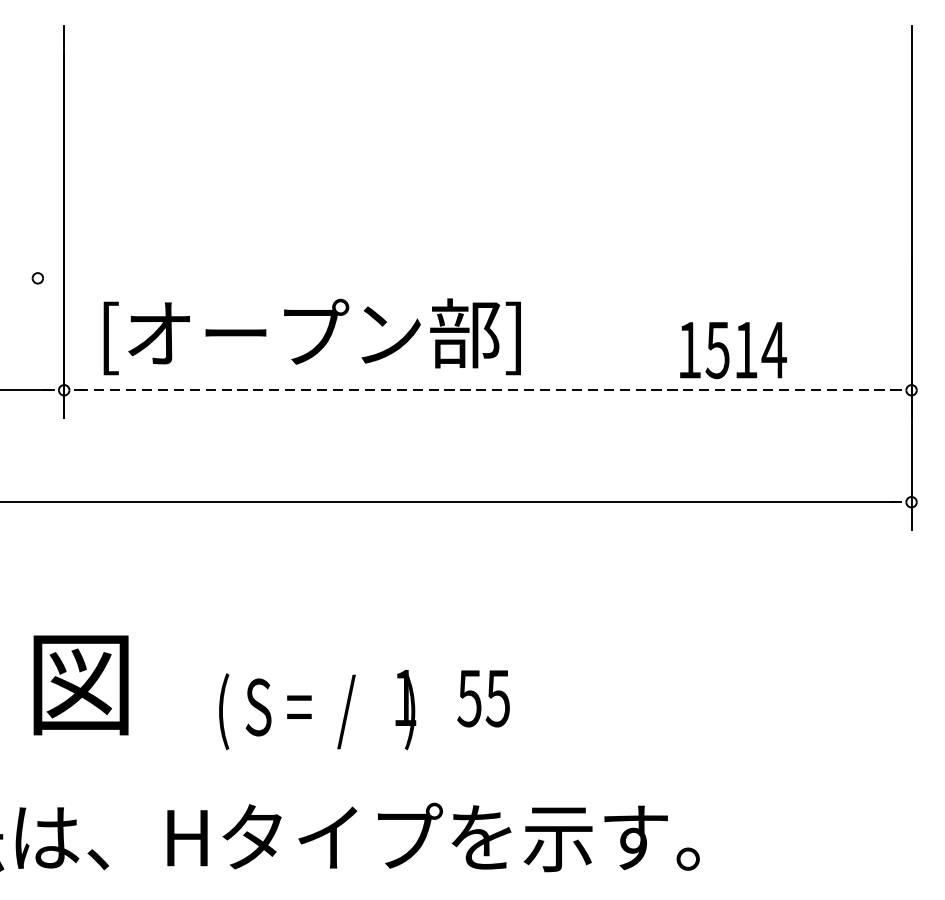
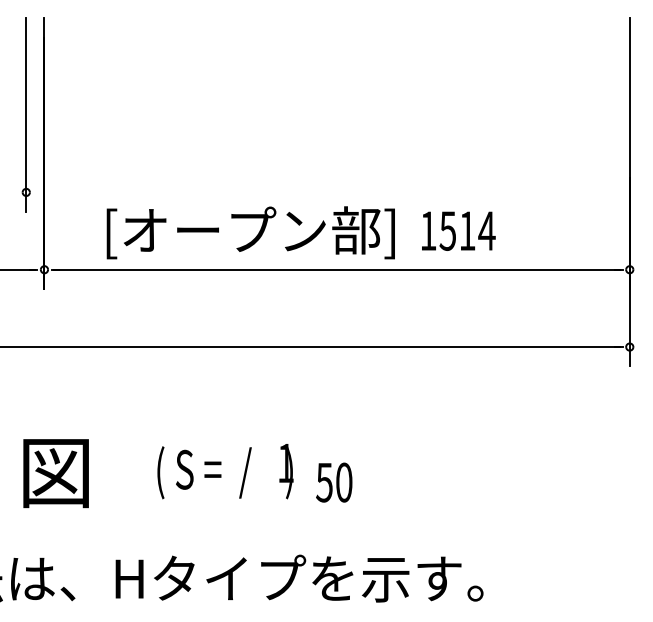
line: (38, 165) -> (26, 114), added
text: (311, 336) -> (250, 232), moved
text: (733, 349) -> (458, 230), moved
line: (488, 389) -> (337, 269), dashed -> solid
text: (497, 698) -> (343, 482), 55 -> 50
text: (317, 709) -> (225, 471), moved

